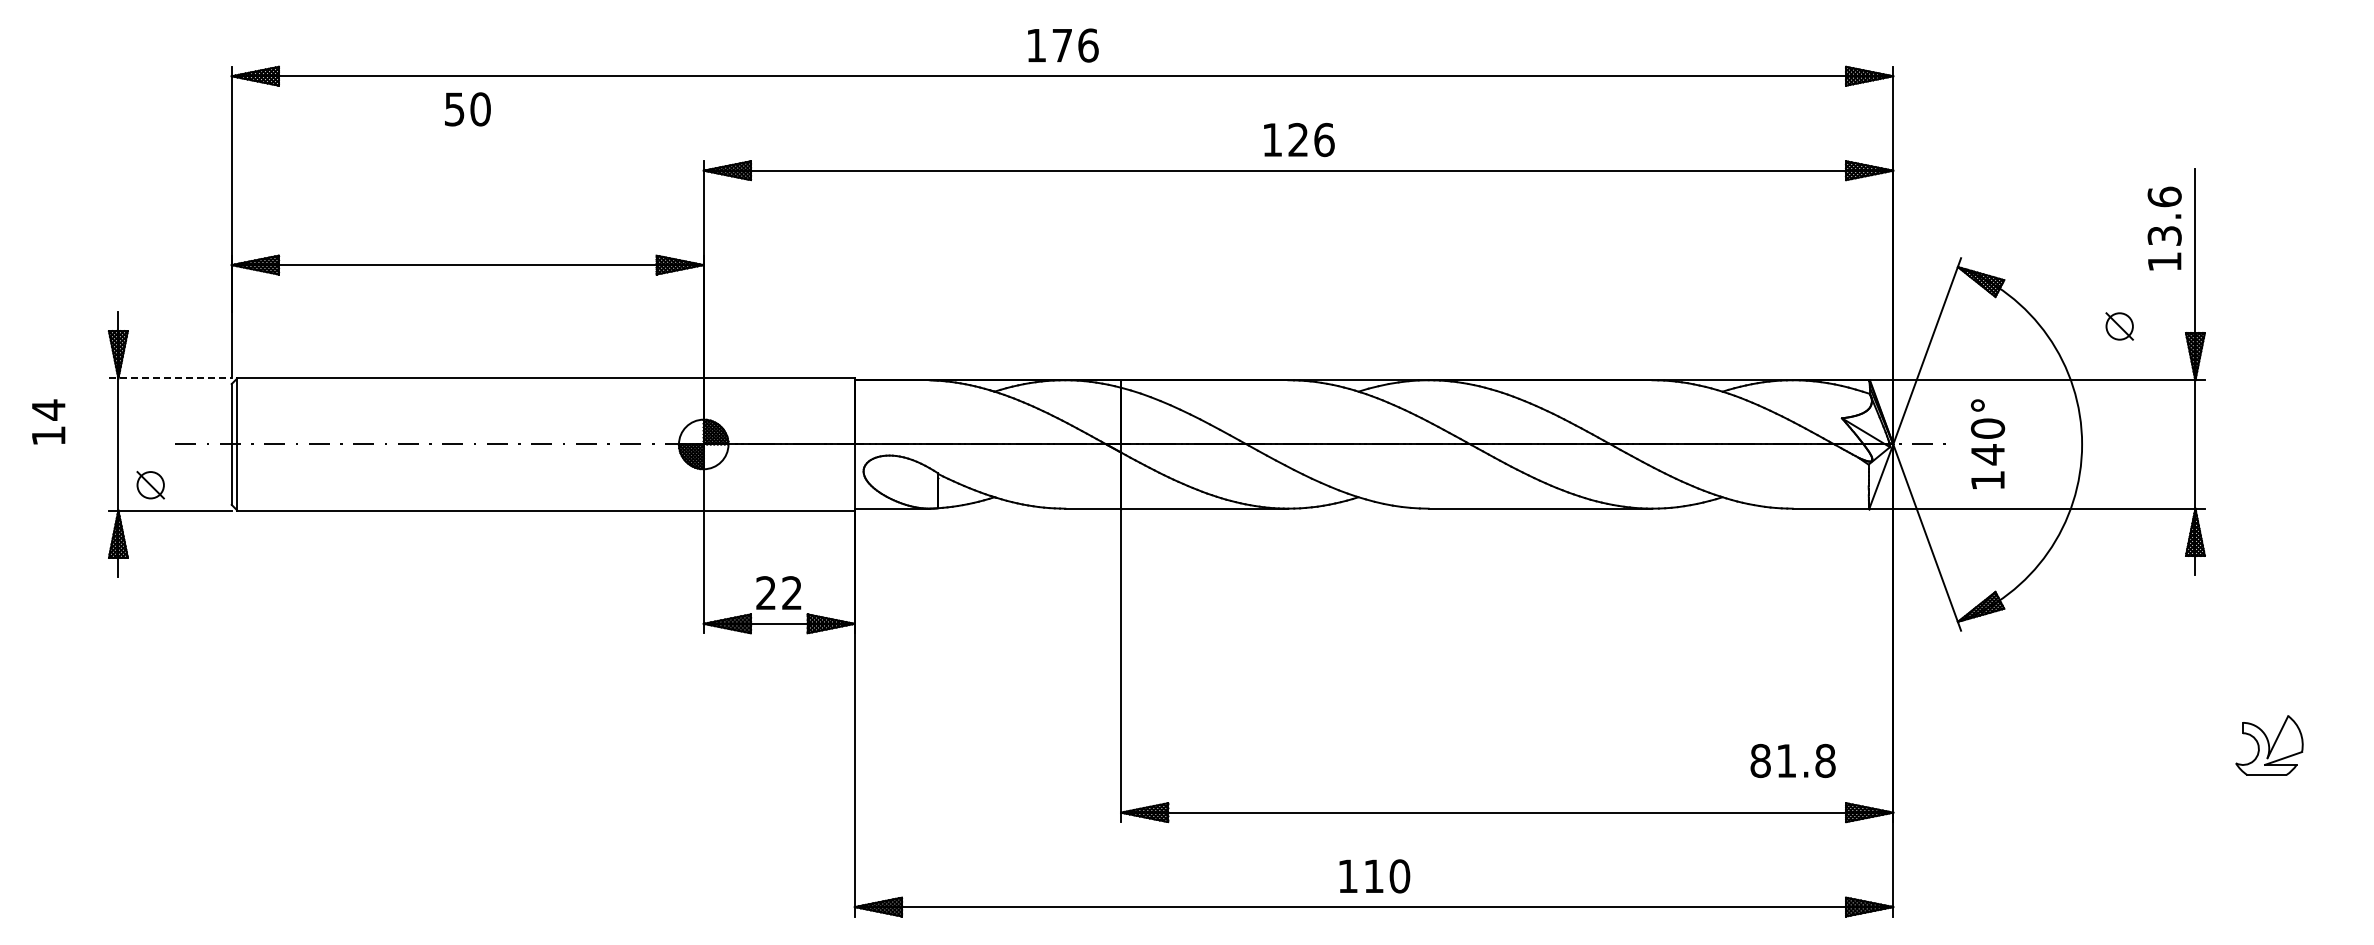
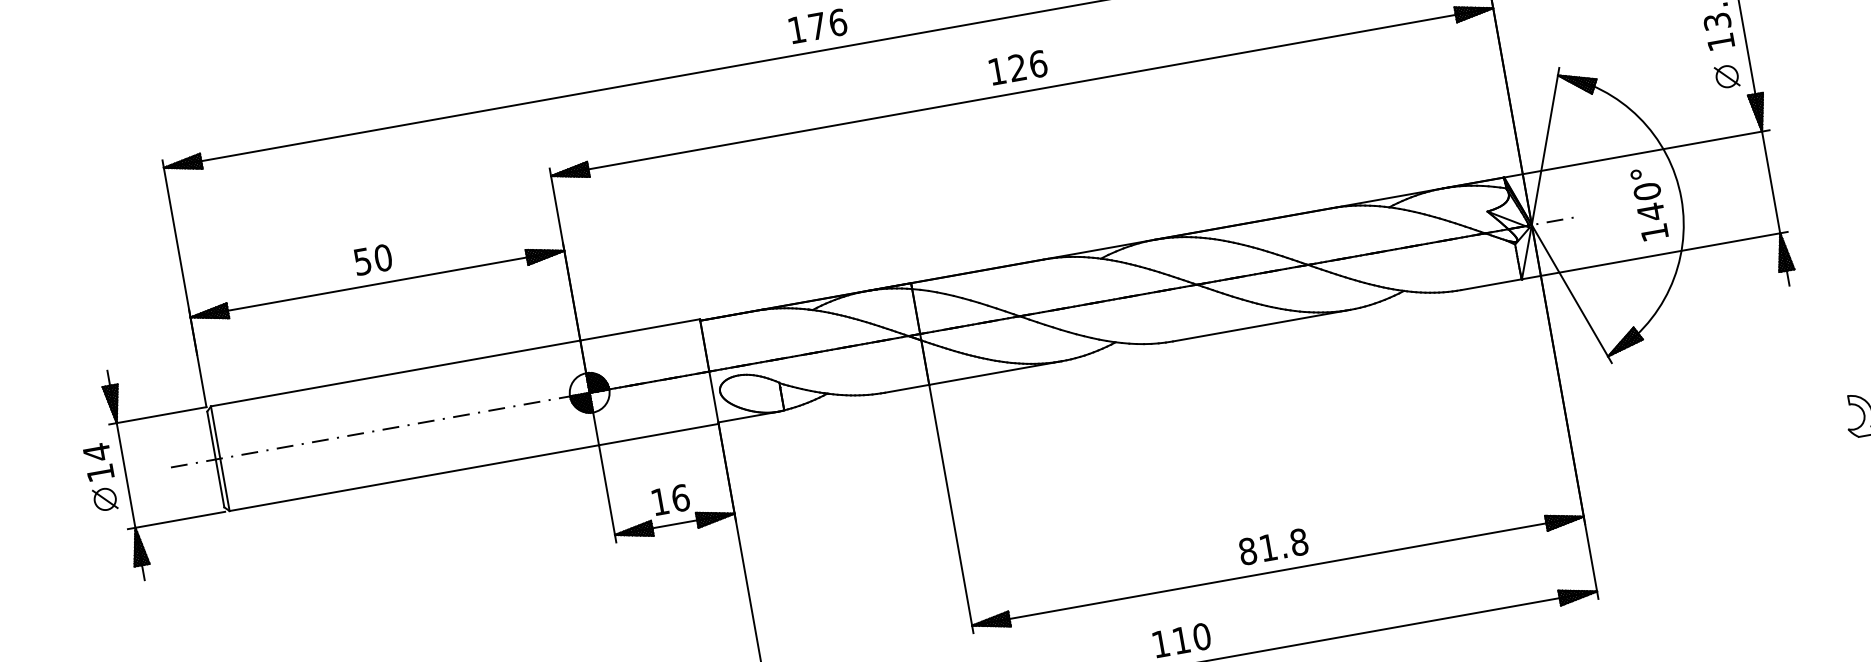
text: (467, 109) -> (372, 259), moved
part: (2119, 326) -> (1727, 76), moved
line: (170, 378) -> (158, 415), dashed -> solid
text: (48, 421) -> (98, 461), moved
text: (1988, 443) -> (1649, 203), moved
part: (150, 485) -> (105, 499), moved
text: (779, 593) -> (670, 500), 22 -> 16
text: (1792, 760) -> (1273, 546), moved

